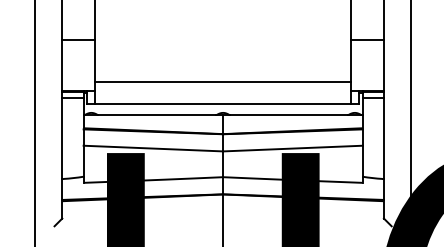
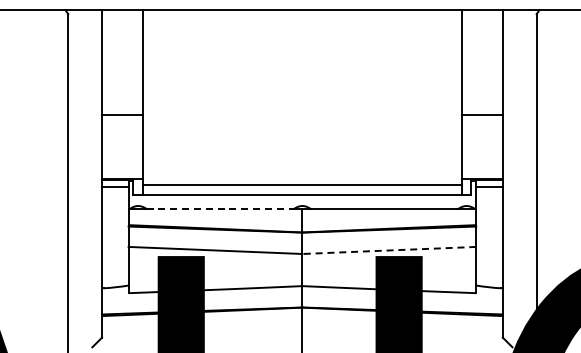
line: (223, 82) -> (302, 185), moved
line: (157, 114) -> (220, 208), solid -> dashed
line: (292, 148) -> (389, 250), solid -> dashed

